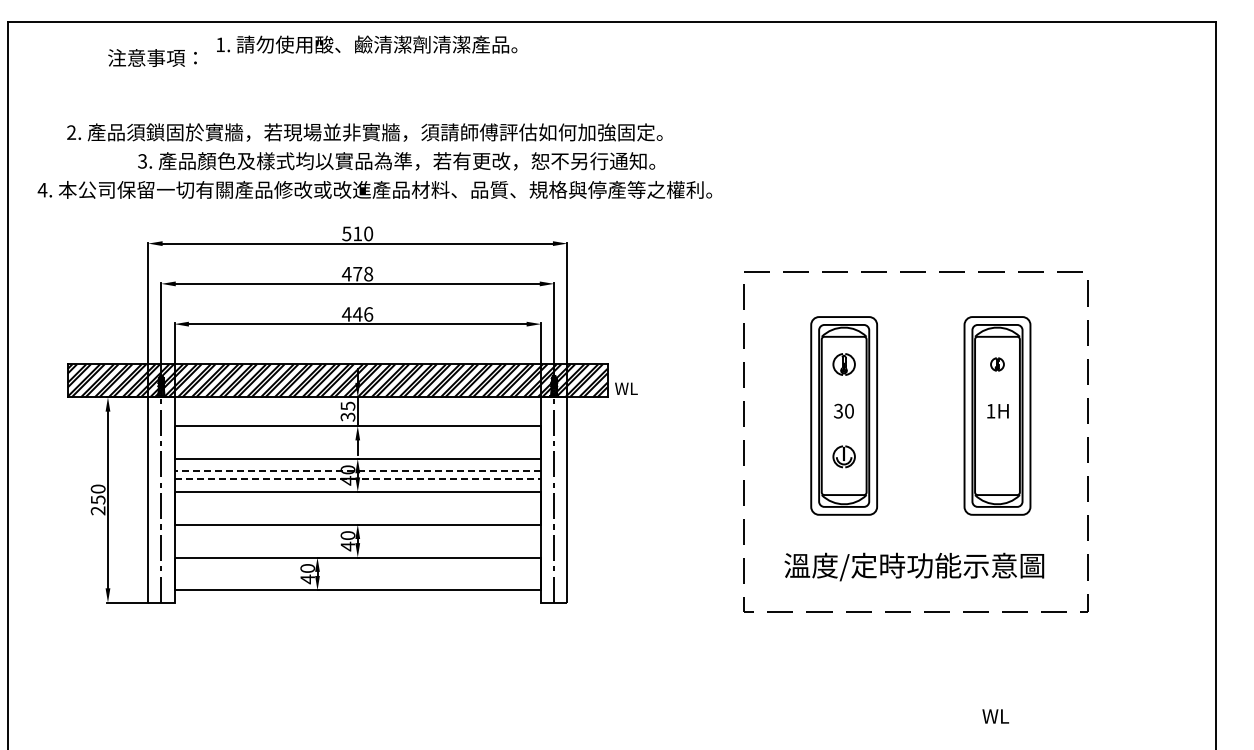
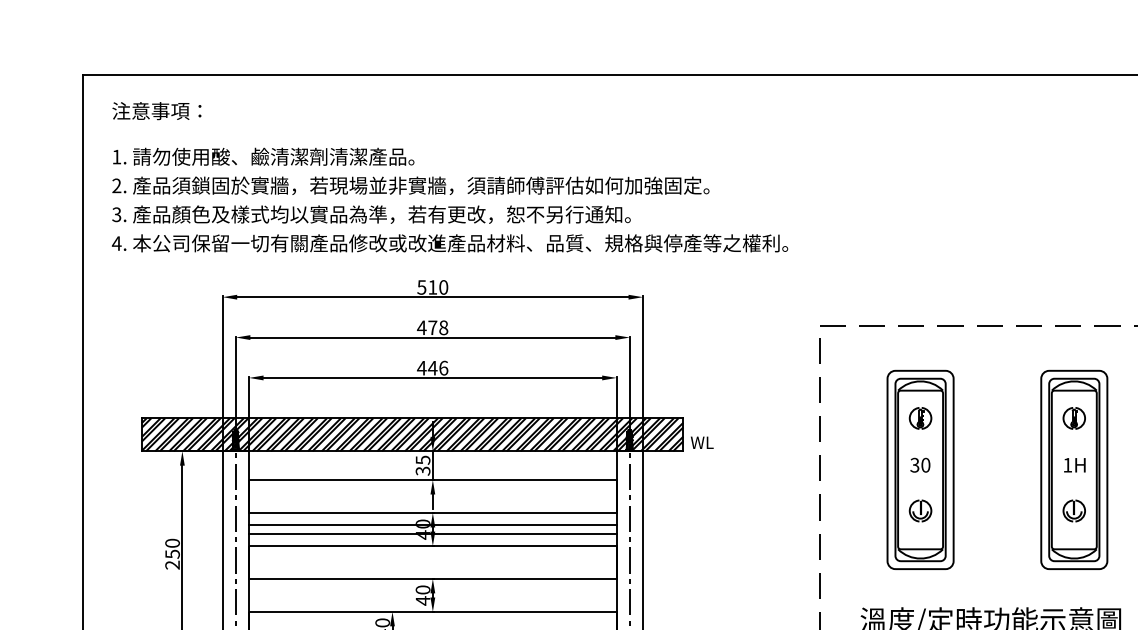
text: (367, 44) -> (264, 156), moved
text: (152, 57) -> (156, 110), moved
text: (364, 132) -> (410, 185), moved
text: (396, 161) -> (371, 214), moved
part: (997, 364) -> (1074, 418), size x1.67
part: (997, 456) -> (1074, 510), added
line: (357, 471) -> (432, 525), dashed -> solid
line: (358, 479) -> (433, 533), dashed -> solid

